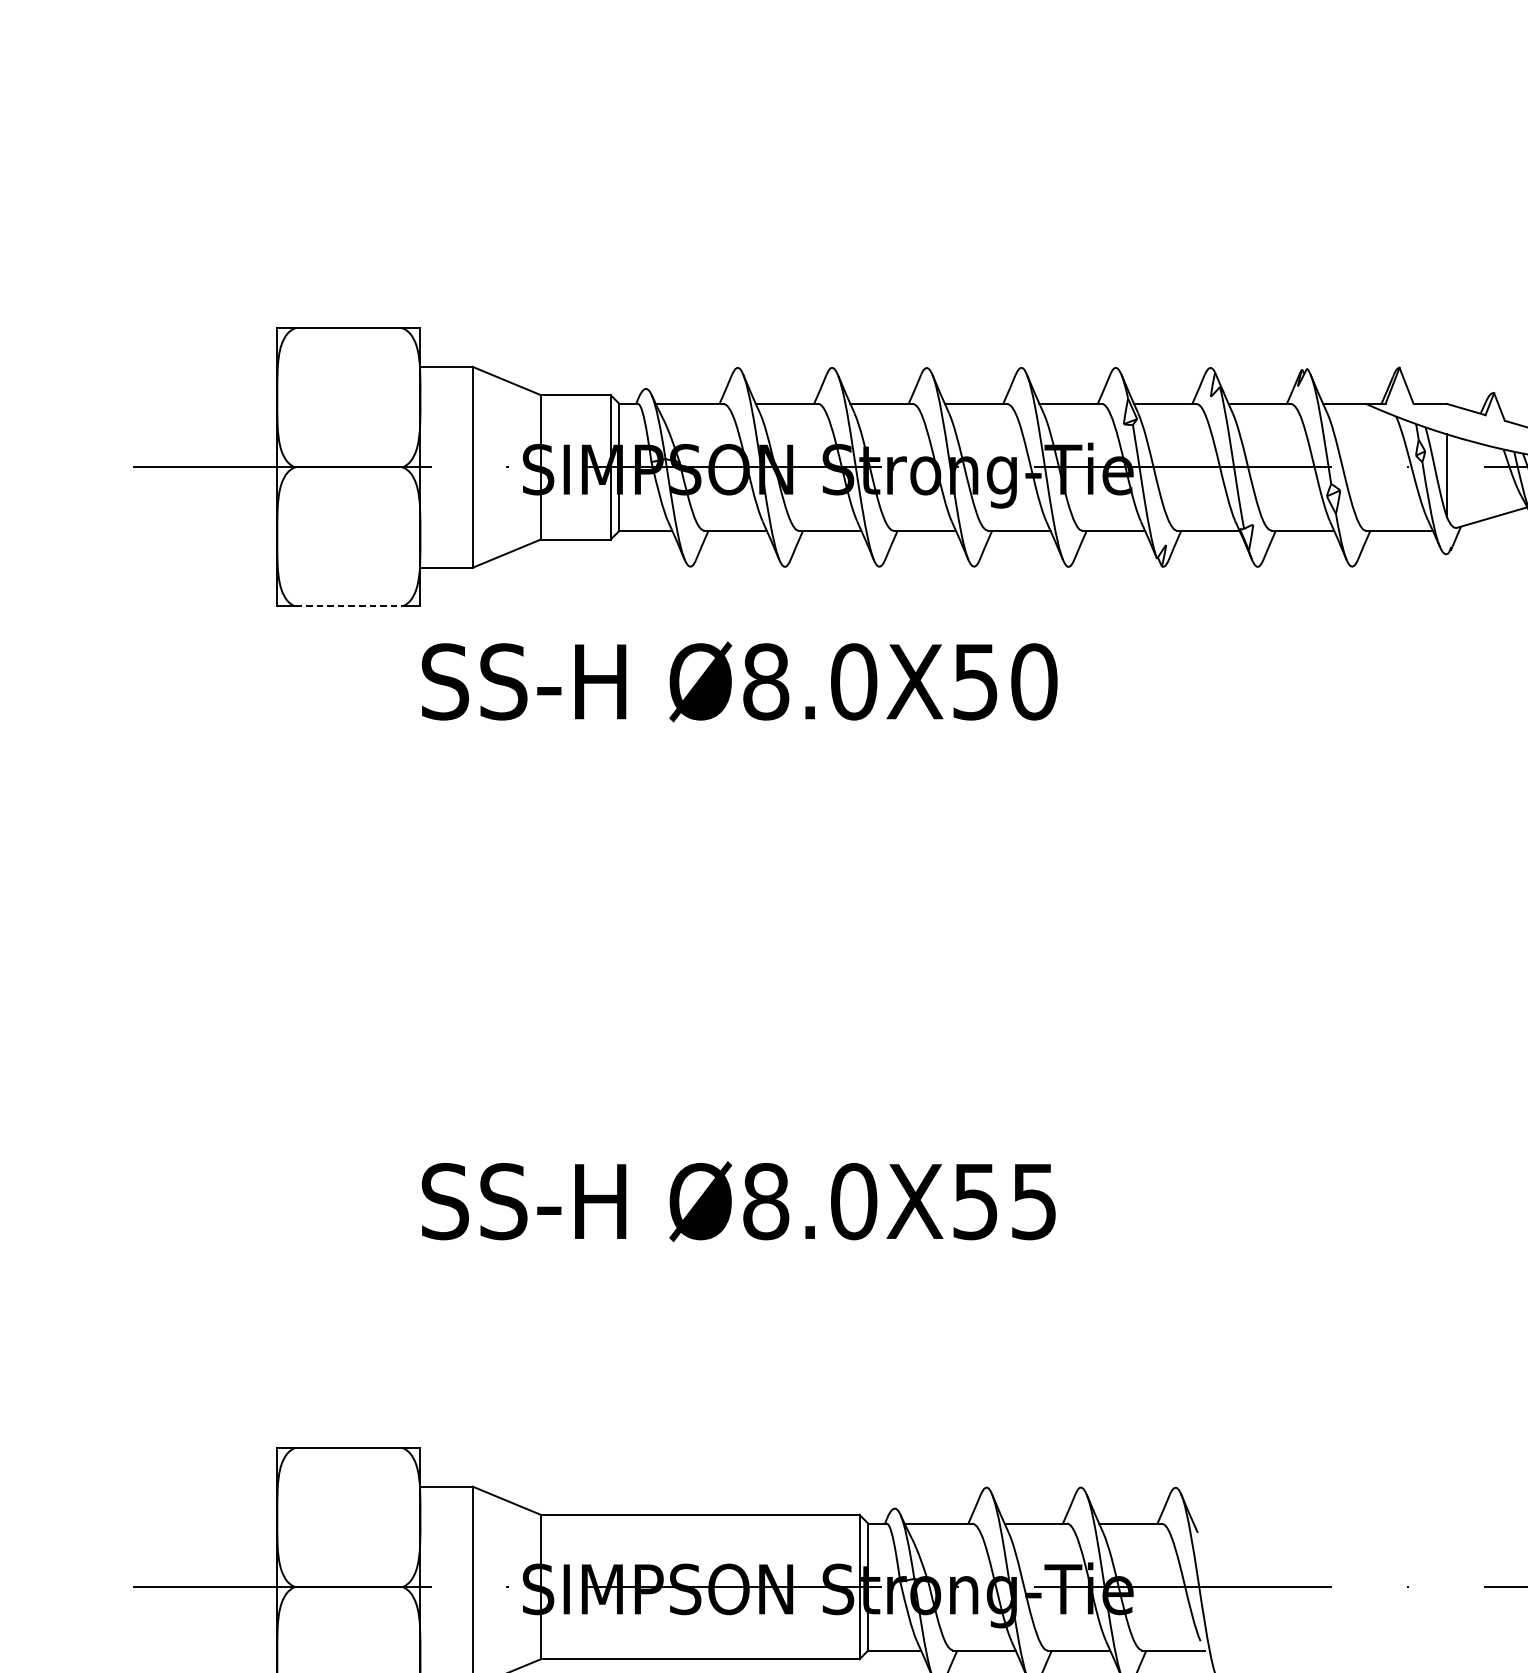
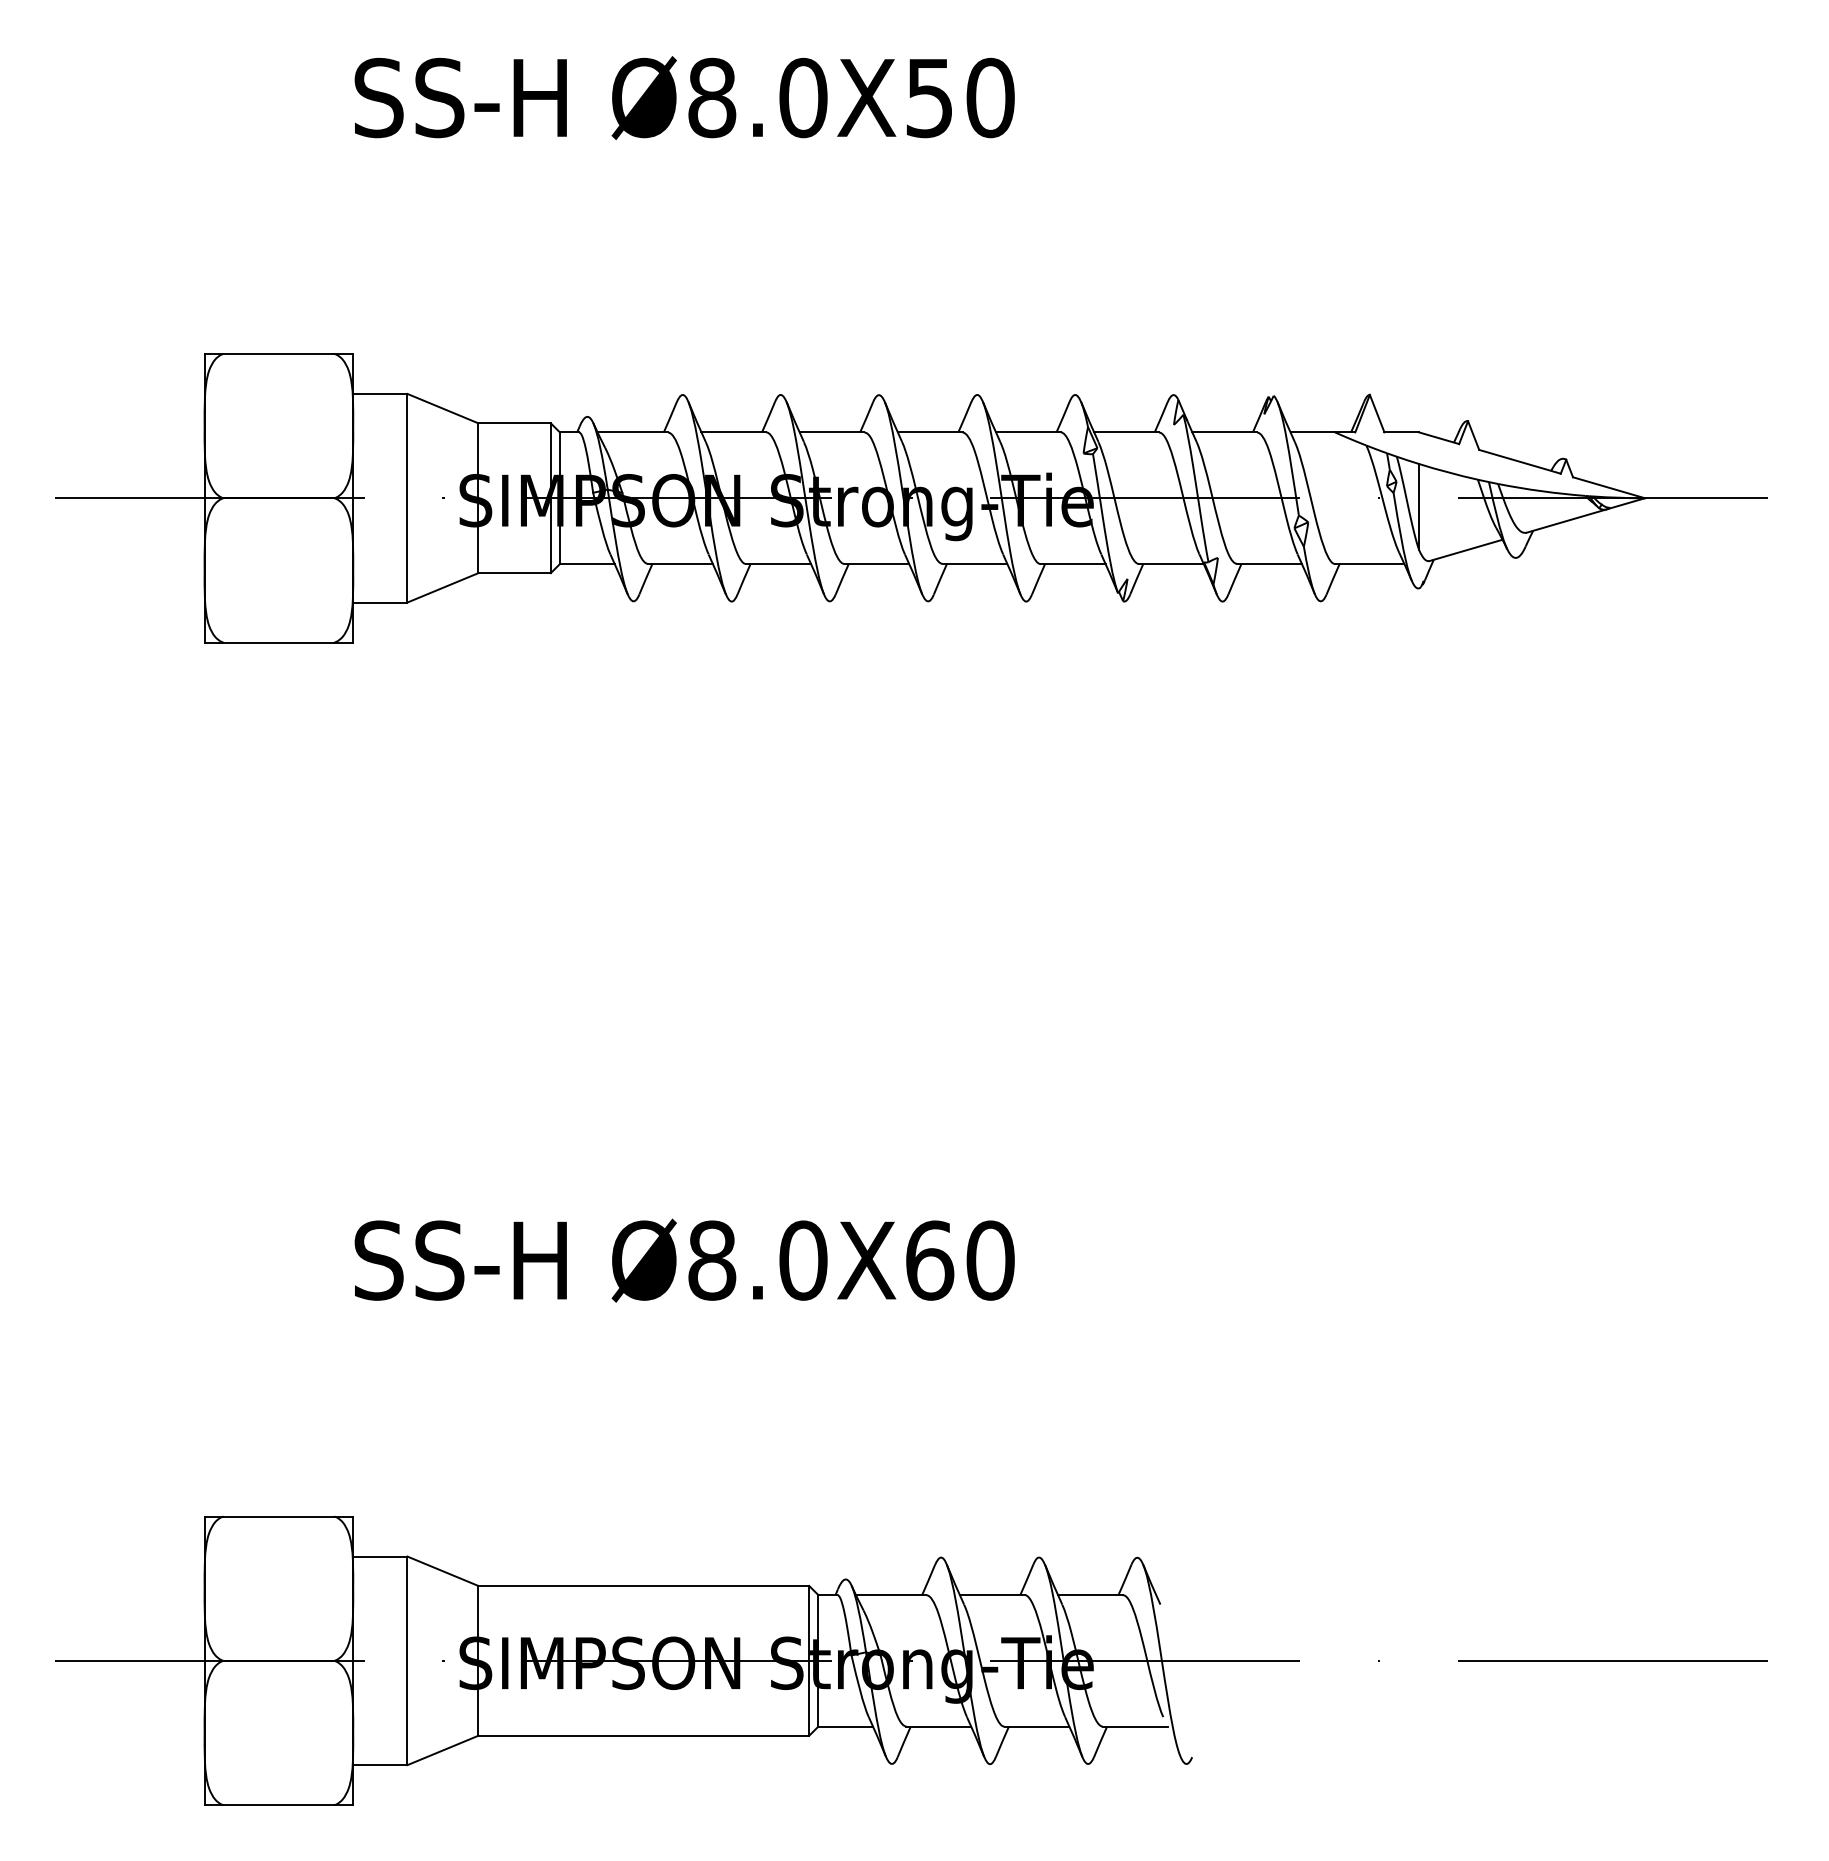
line: (348, 606) -> (278, 642), dashed -> solid
text: (739, 681) -> (684, 97), moved
text: (1005, 1201) -> (960, 1260), Ø8.0X55 -> Ø8.0X60

